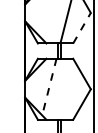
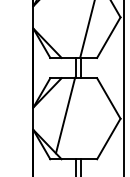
line: (82, 28) -> (109, 38), dashed -> solid
line: (49, 87) -> (65, 116), dashed -> solid

